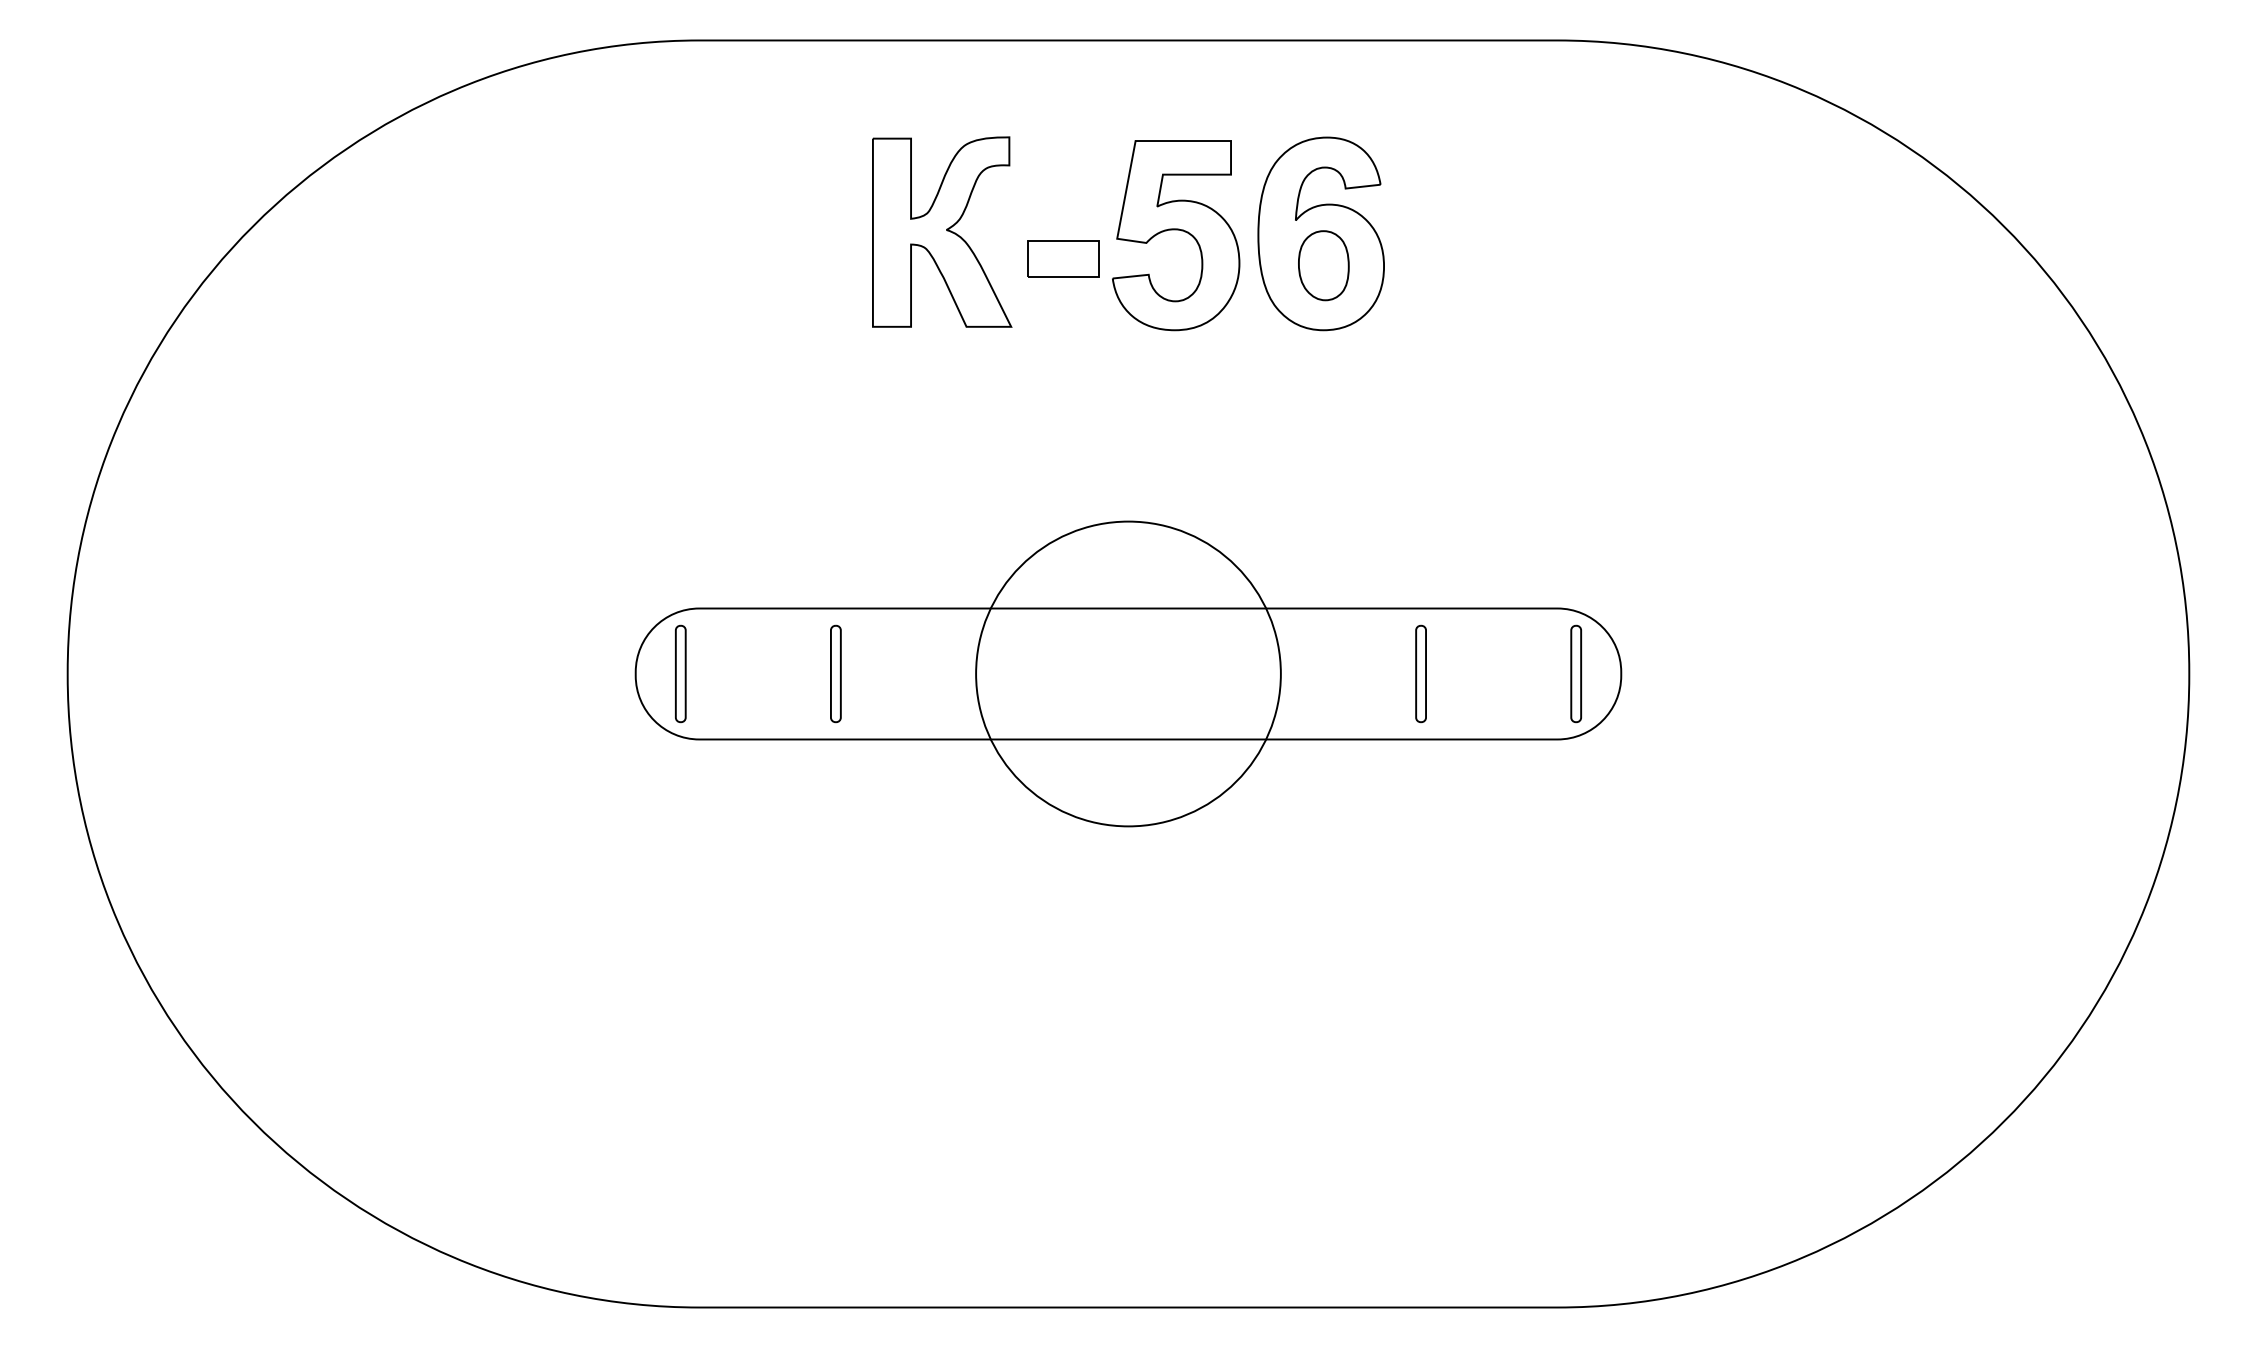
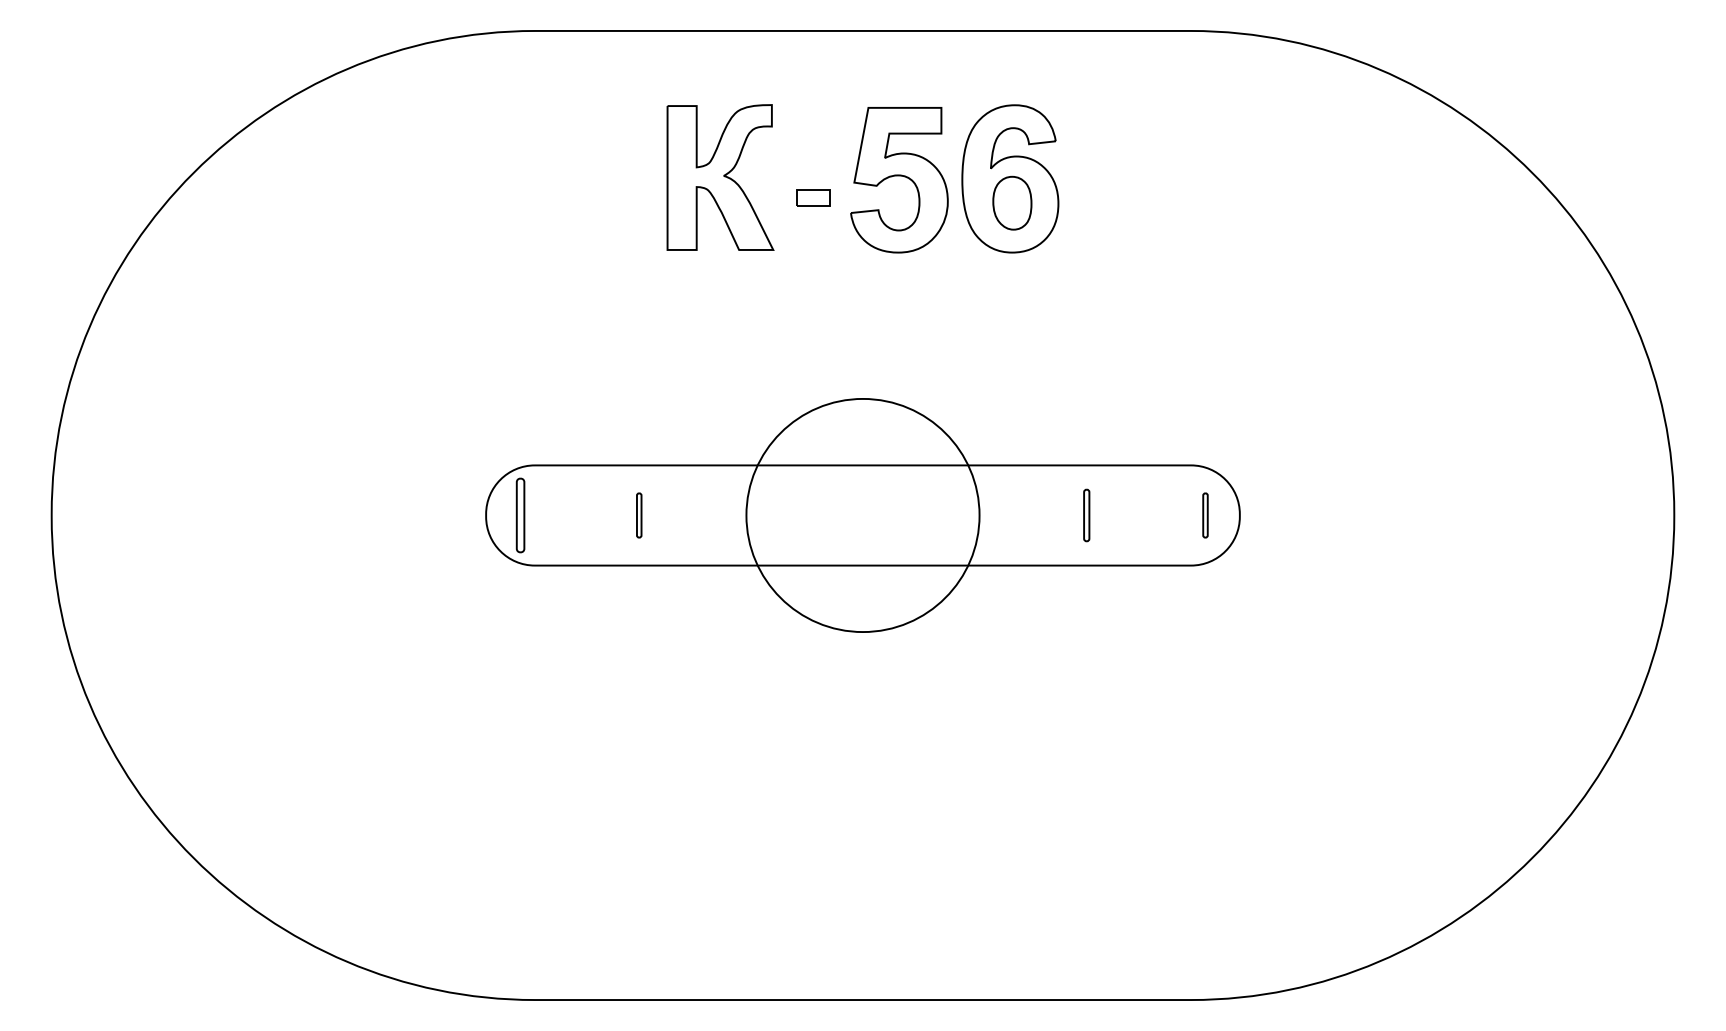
part: (1063, 258) -> (813, 197), size x0.6
part: (835, 673) -> (638, 515), size x0.6
part: (1420, 673) -> (1086, 515), size x0.7
part: (1576, 673) -> (1205, 515), size x0.6

